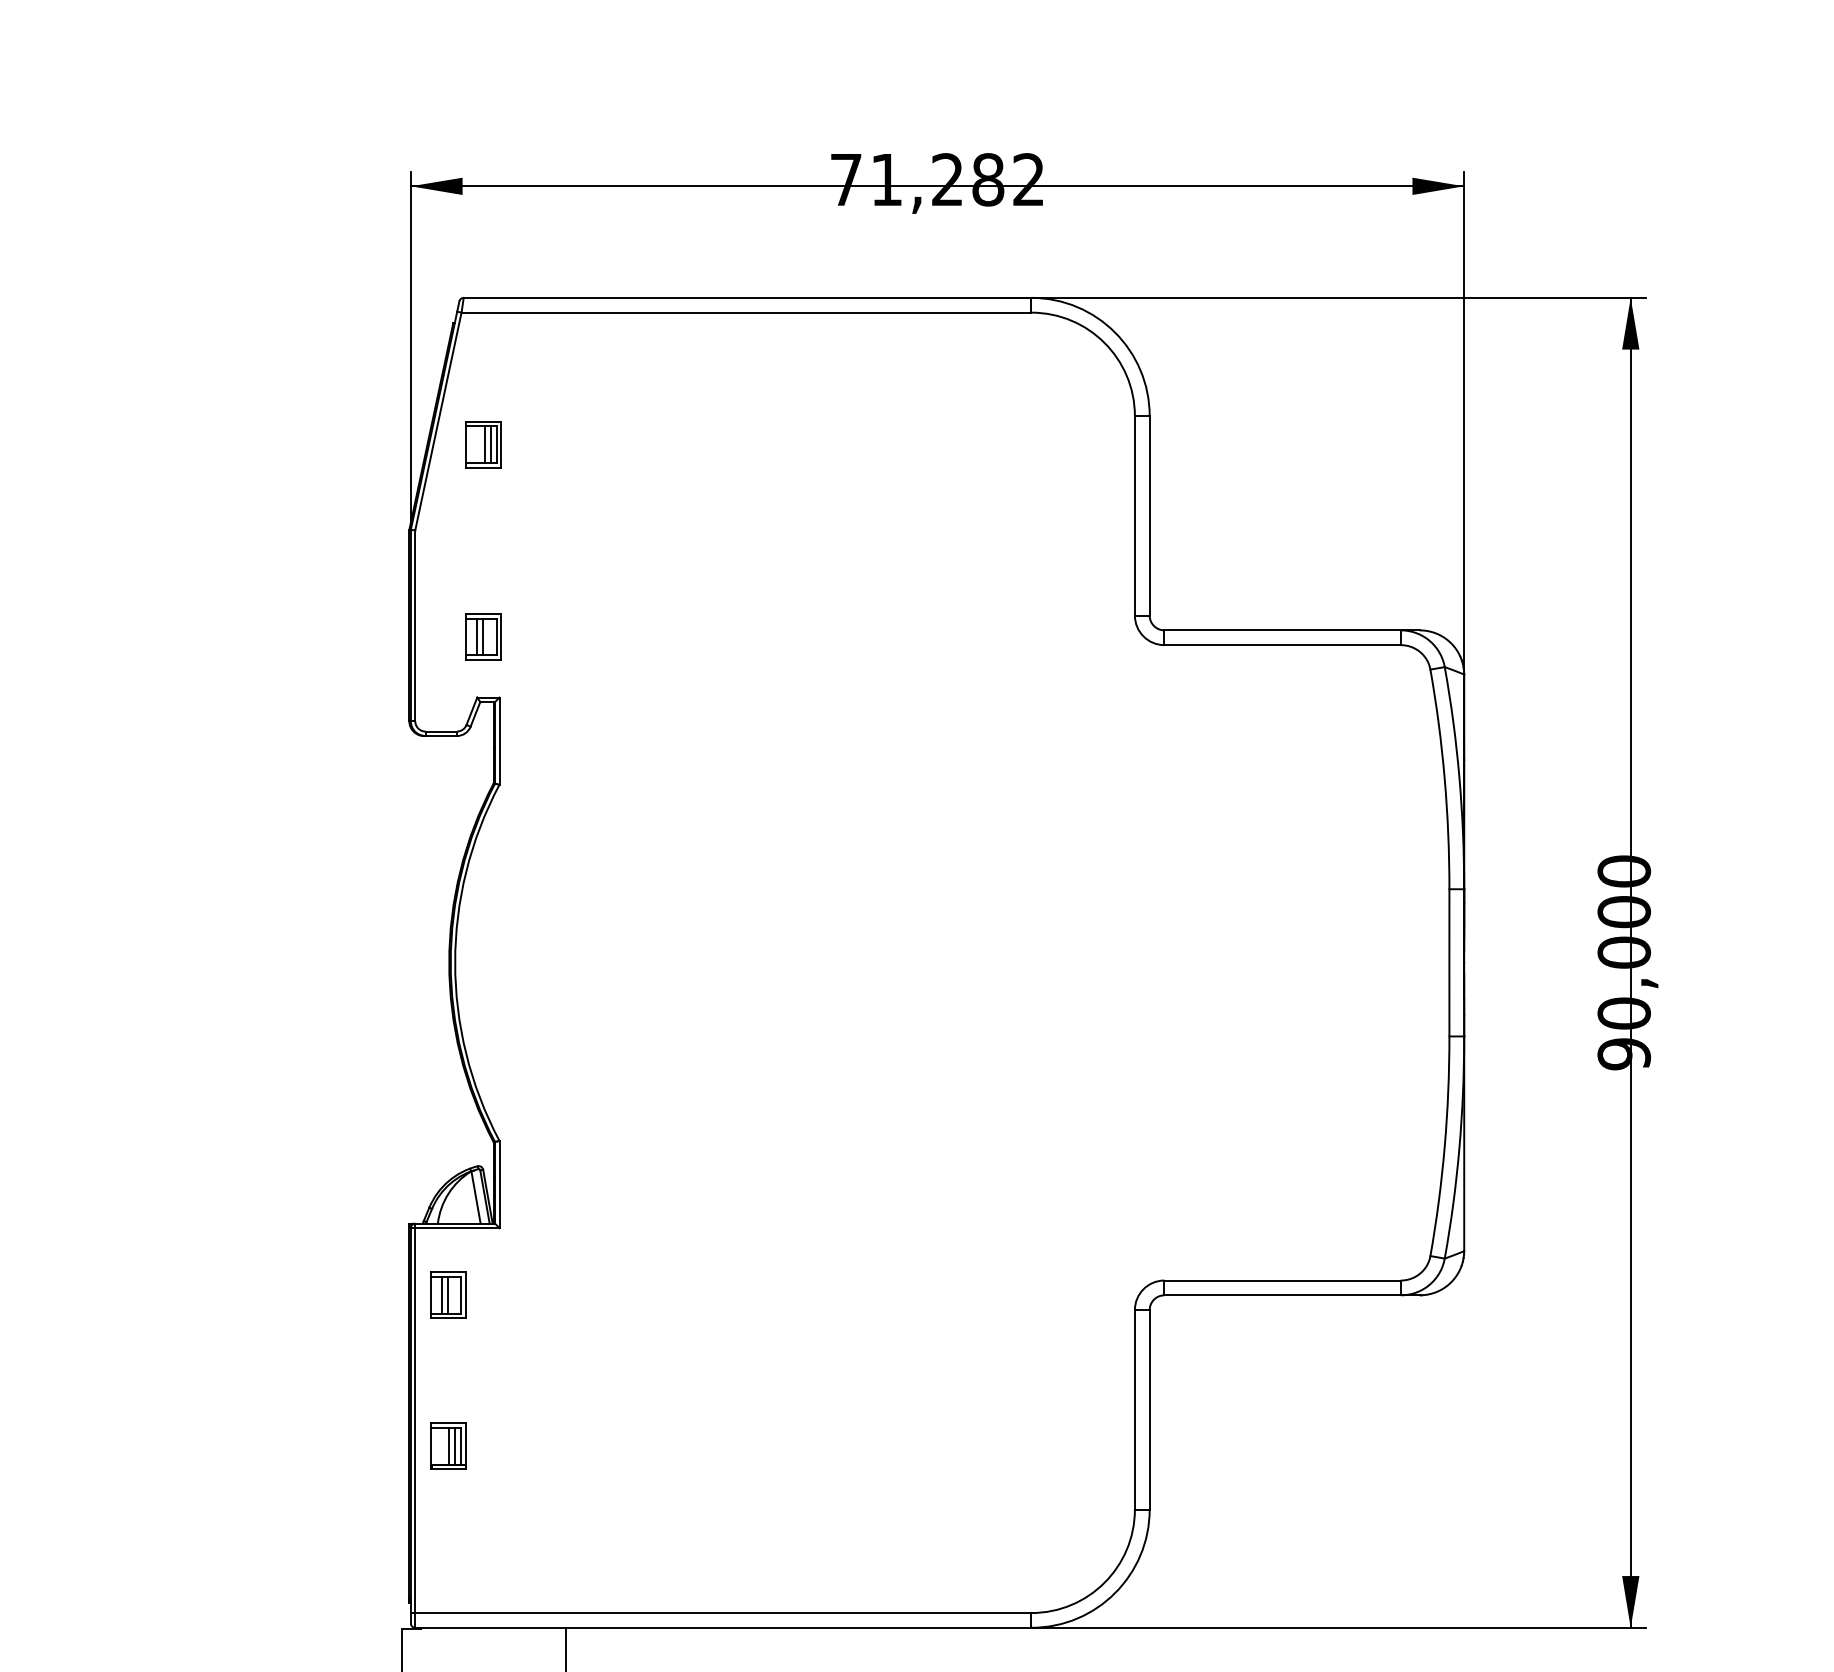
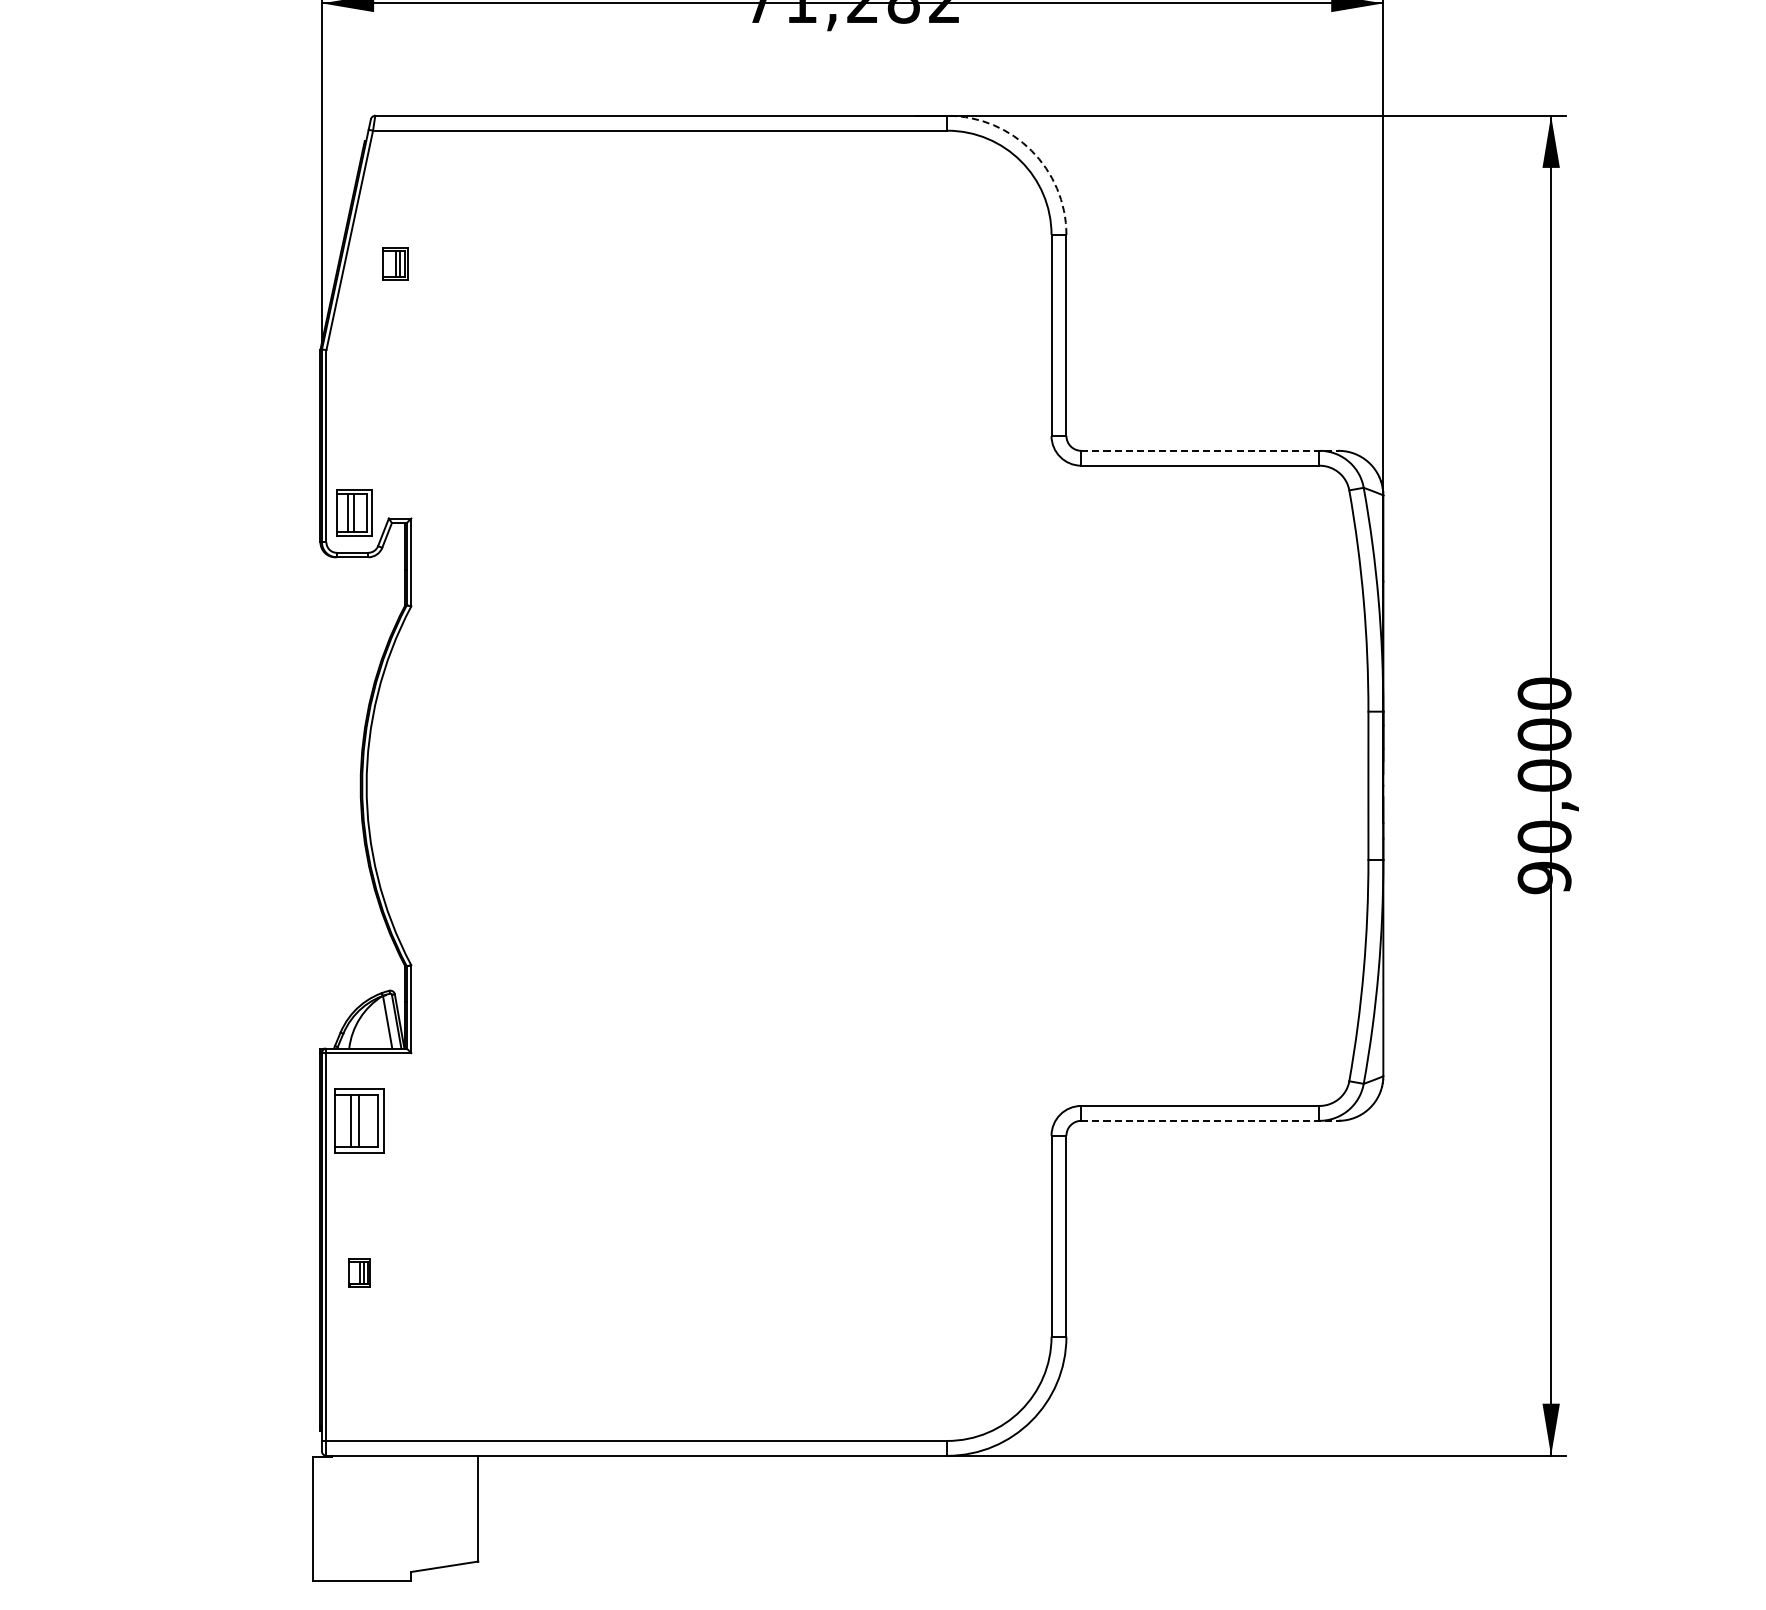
arc: (1115, 332) -> (1031, 150), solid -> dashed
part: (483, 444) -> (395, 263), size x0.7
line: (1292, 630) -> (1210, 450), solid -> dashed
part: (483, 636) -> (353, 512), moved
part: (448, 1294) -> (359, 1120), size x1.4
line: (1292, 1295) -> (1210, 1121), solid -> dashed
part: (448, 1445) -> (359, 1272), size x0.6

